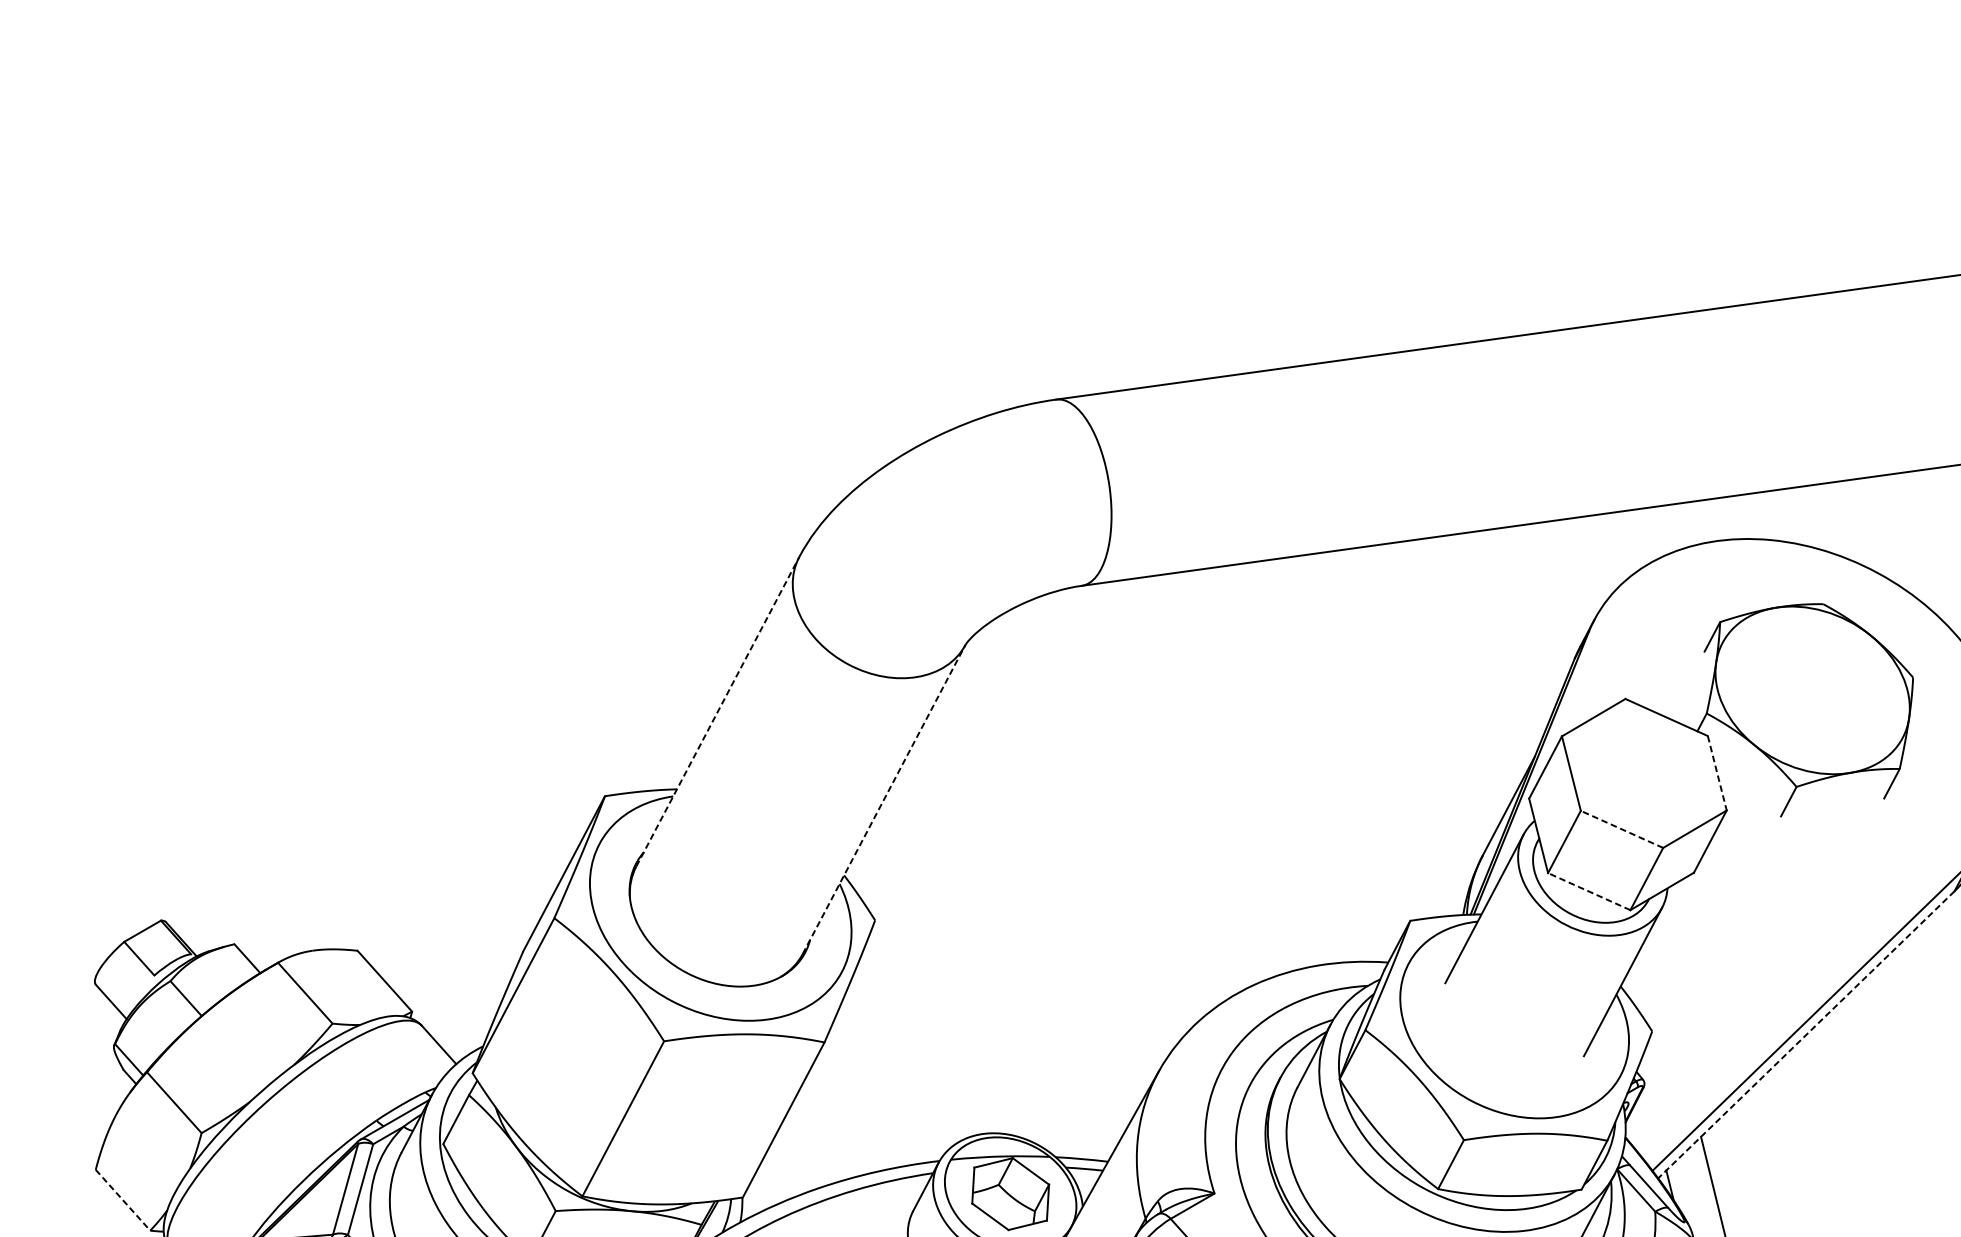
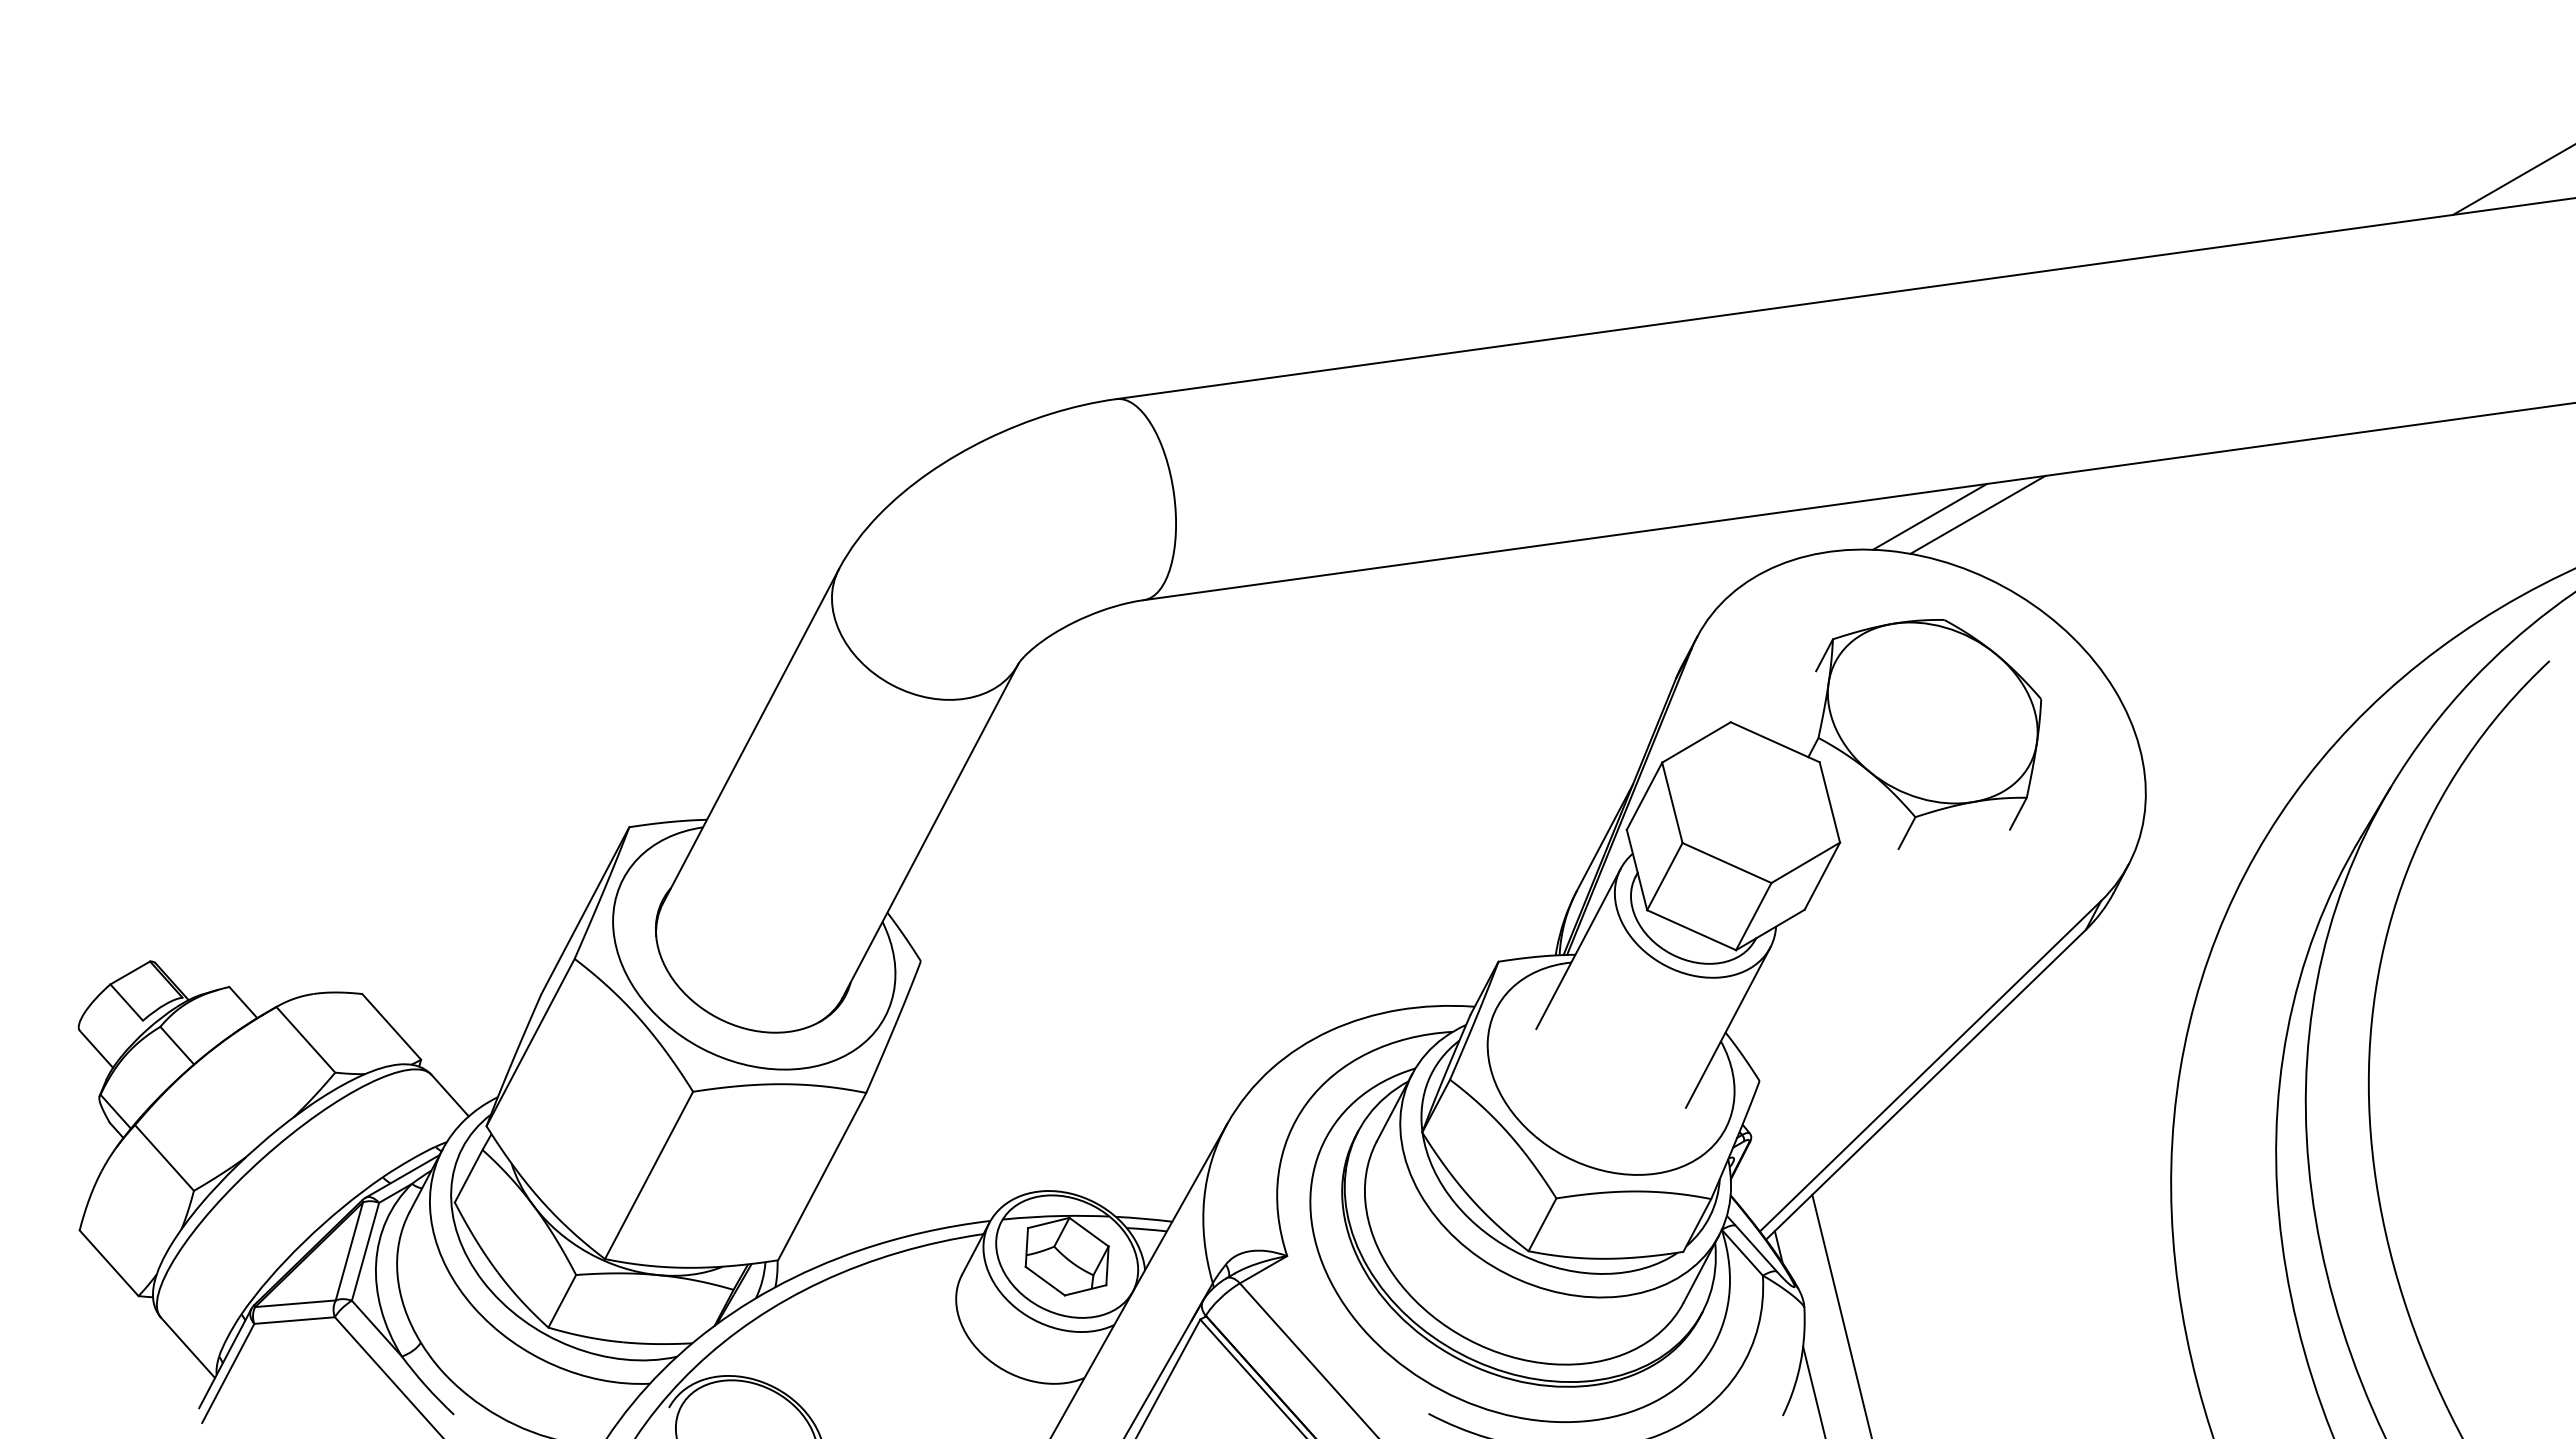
line: (1854, 506) -> (1977, 514), added
line: (1809, 508) -> (1929, 516), added
line: (718, 712) -> (751, 736), dashed -> solid
line: (1716, 773) -> (1829, 802), dashed -> solid
line: (884, 799) -> (930, 830), dashed -> solid
line: (1622, 829) -> (1727, 863), dashed -> solid
line: (1589, 891) -> (1691, 930), dashed -> solid
line: (1806, 1034) -> (1926, 1084), dashed -> solid
line: (123, 1200) -> (109, 1263), dashed -> solid

